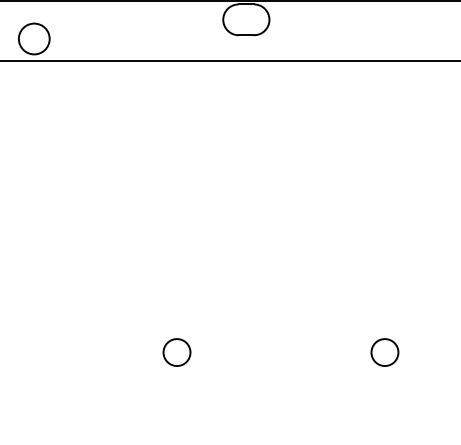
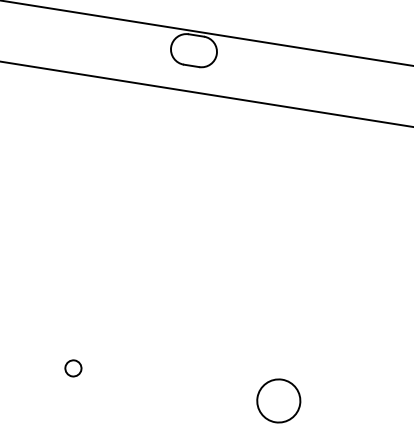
circle: (176, 352) -> (72, 368), size x0.6
circle: (384, 352) -> (278, 400), size x1.6

